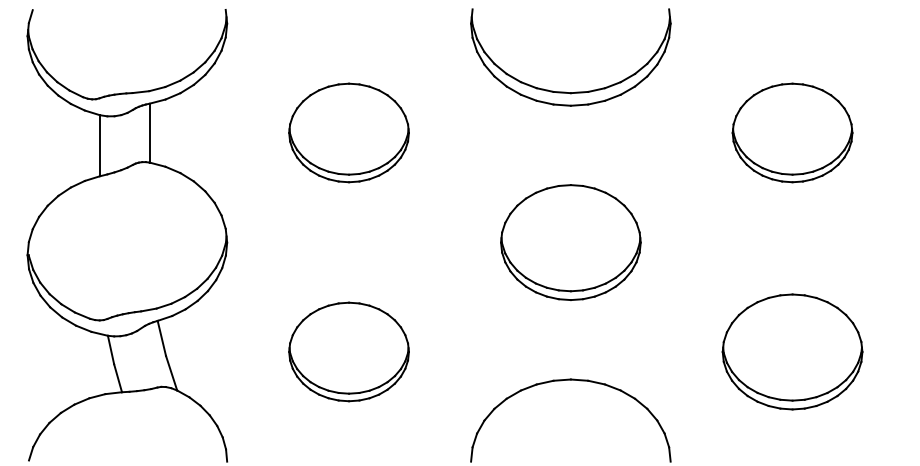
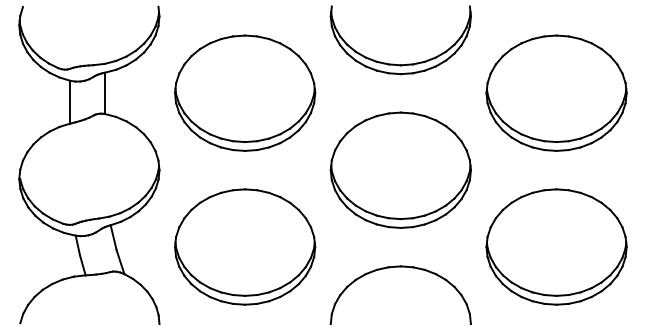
part: (348, 132) -> (244, 92), size x1.67
part: (792, 132) -> (556, 92), size x1.67
part: (570, 242) -> (400, 170), size x1.43
part: (348, 351) -> (244, 246), size x1.67
part: (792, 351) -> (556, 246), size x1.43

